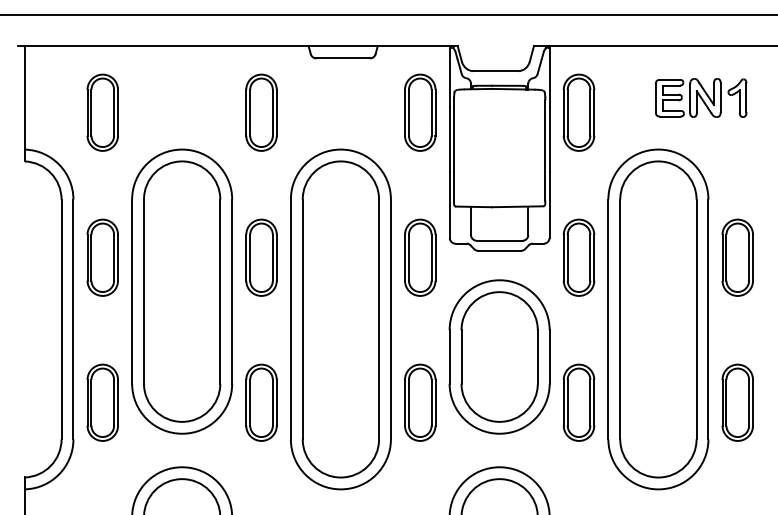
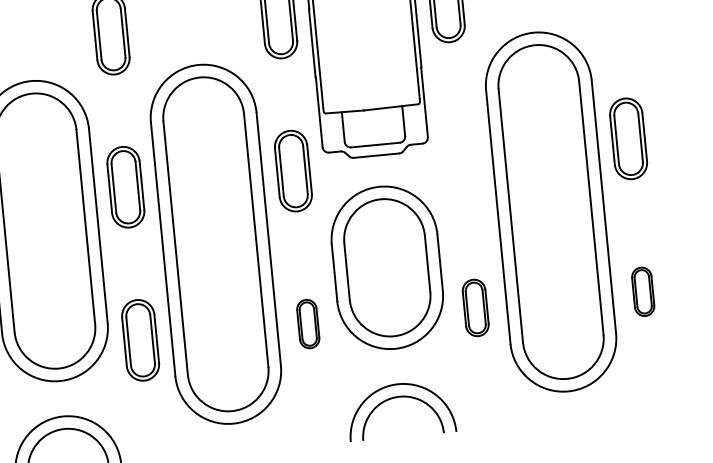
part: (578, 257) -> (460, 154), removed
part: (420, 402) -> (308, 323), size x0.6
part: (578, 402) -> (475, 307), size x0.7
part: (737, 402) -> (643, 291), size x0.6

